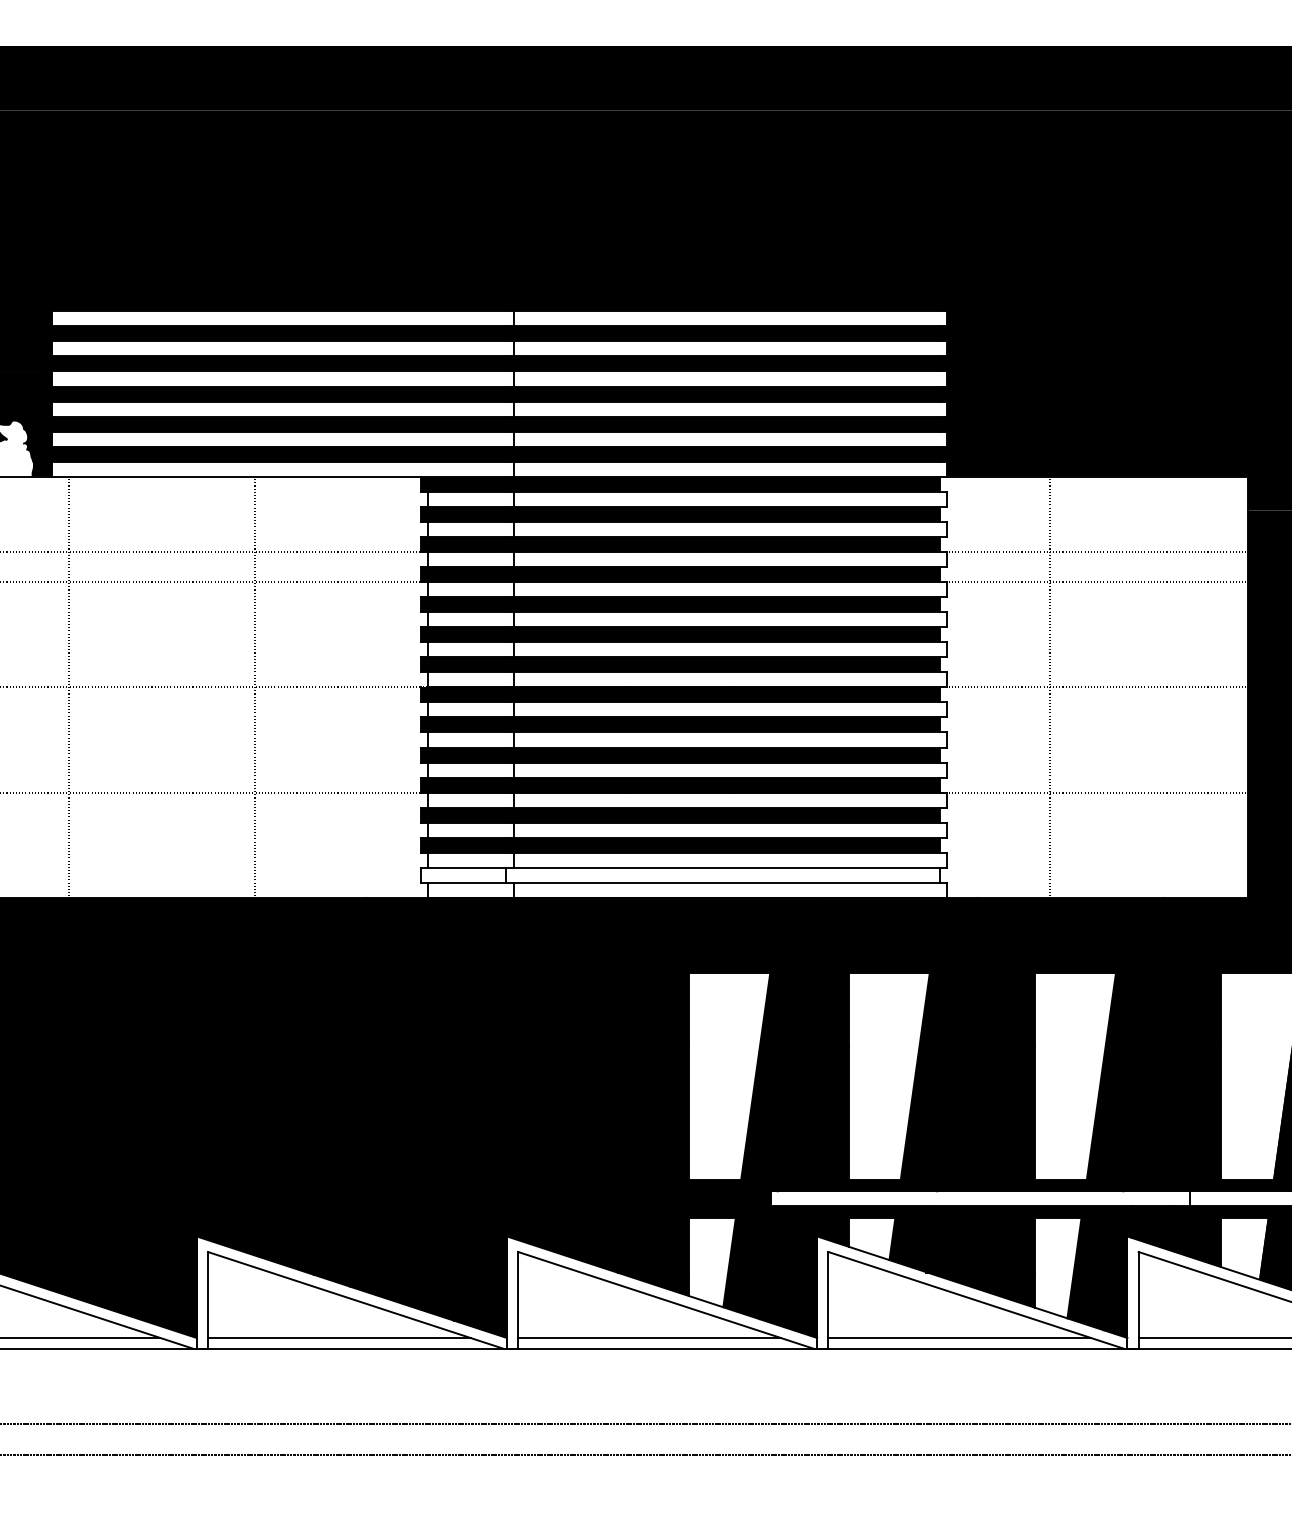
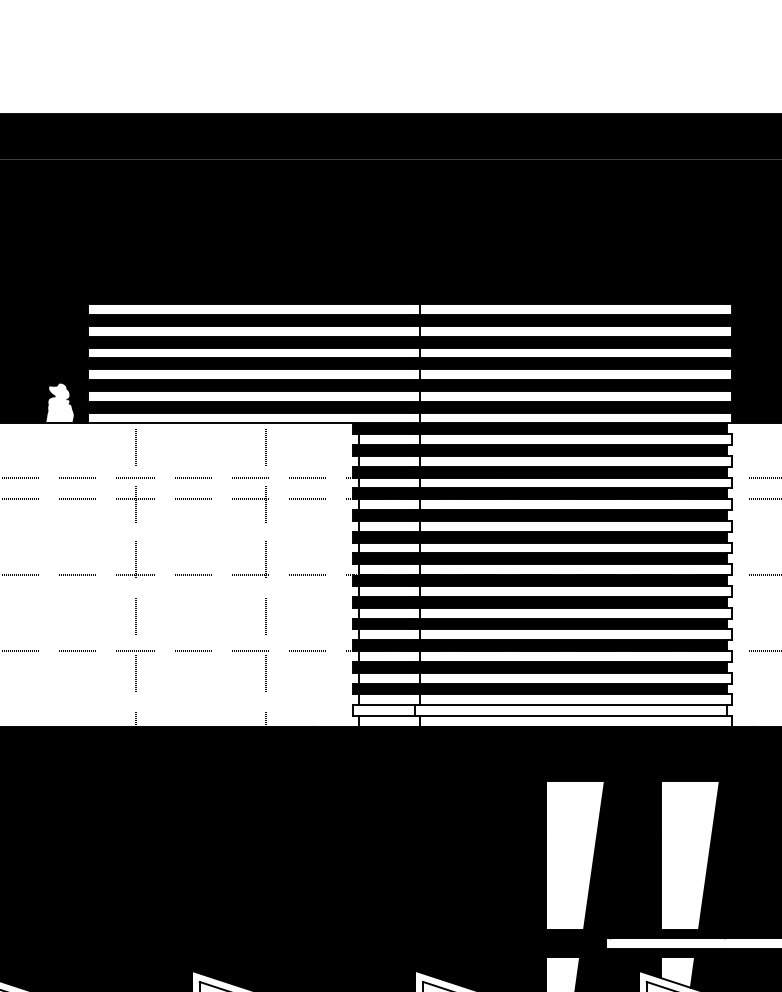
line: (69, 686) -> (136, 574), moved
line: (255, 686) -> (266, 574), moved

